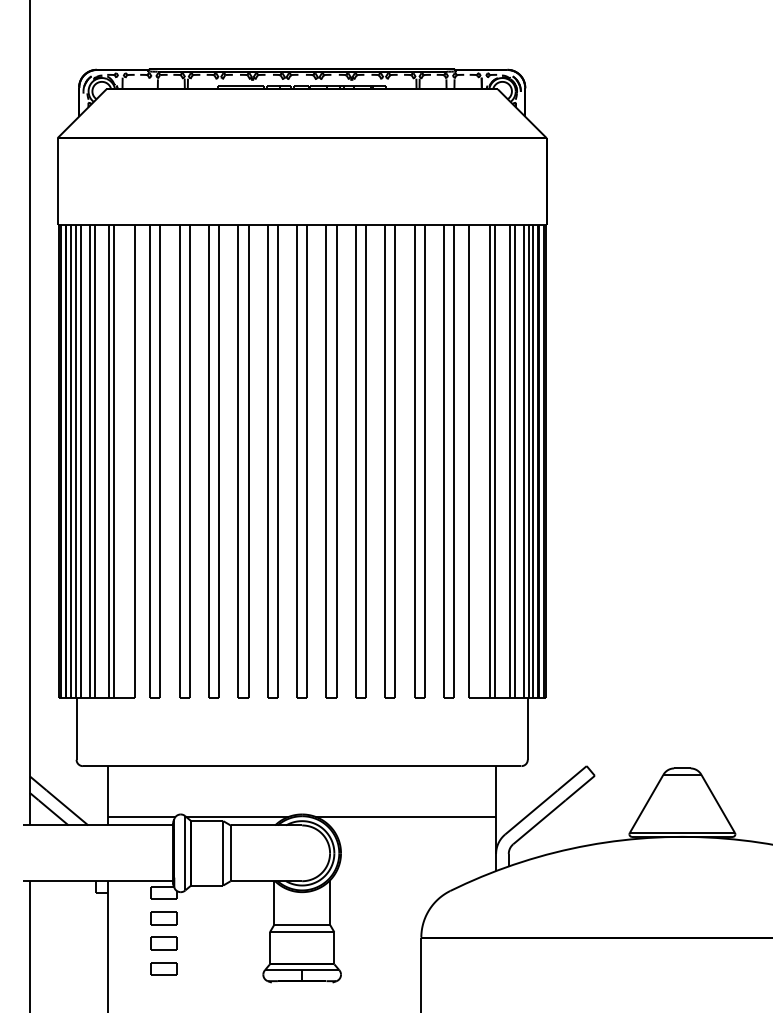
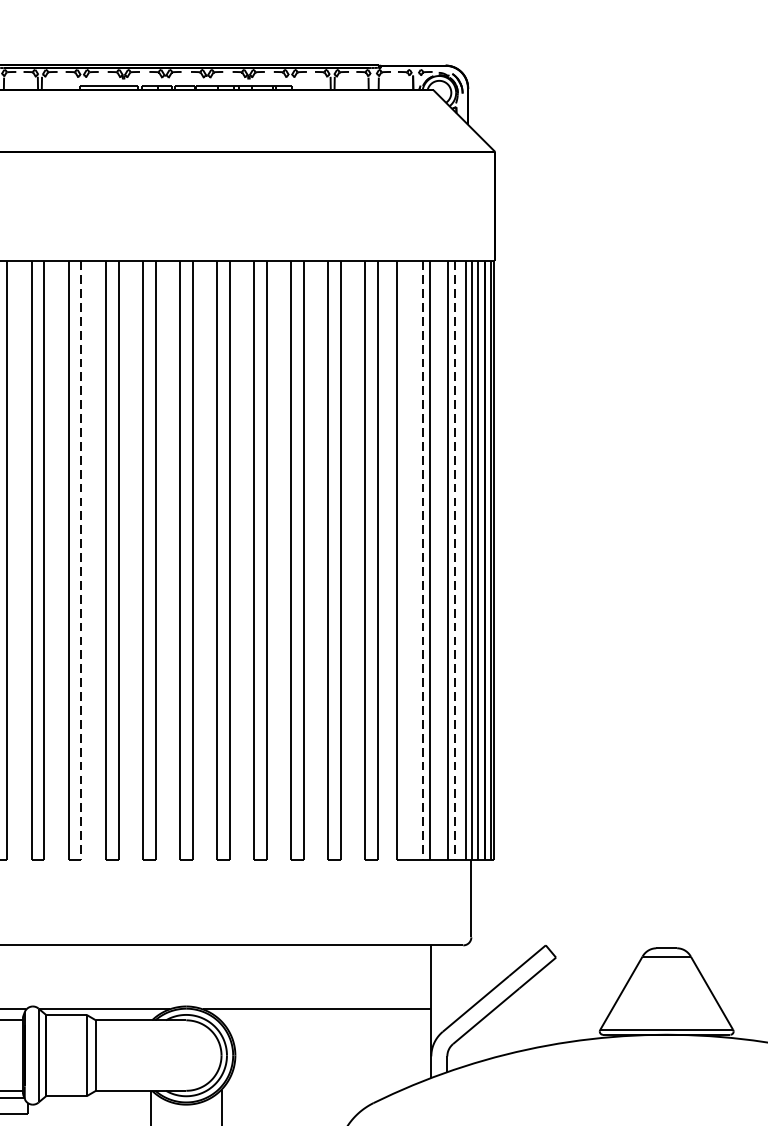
line: (219, 461) -> (81, 560), solid -> dashed
line: (489, 461) -> (422, 560), solid -> dashed
line: (514, 461) -> (454, 560), solid -> dashed

